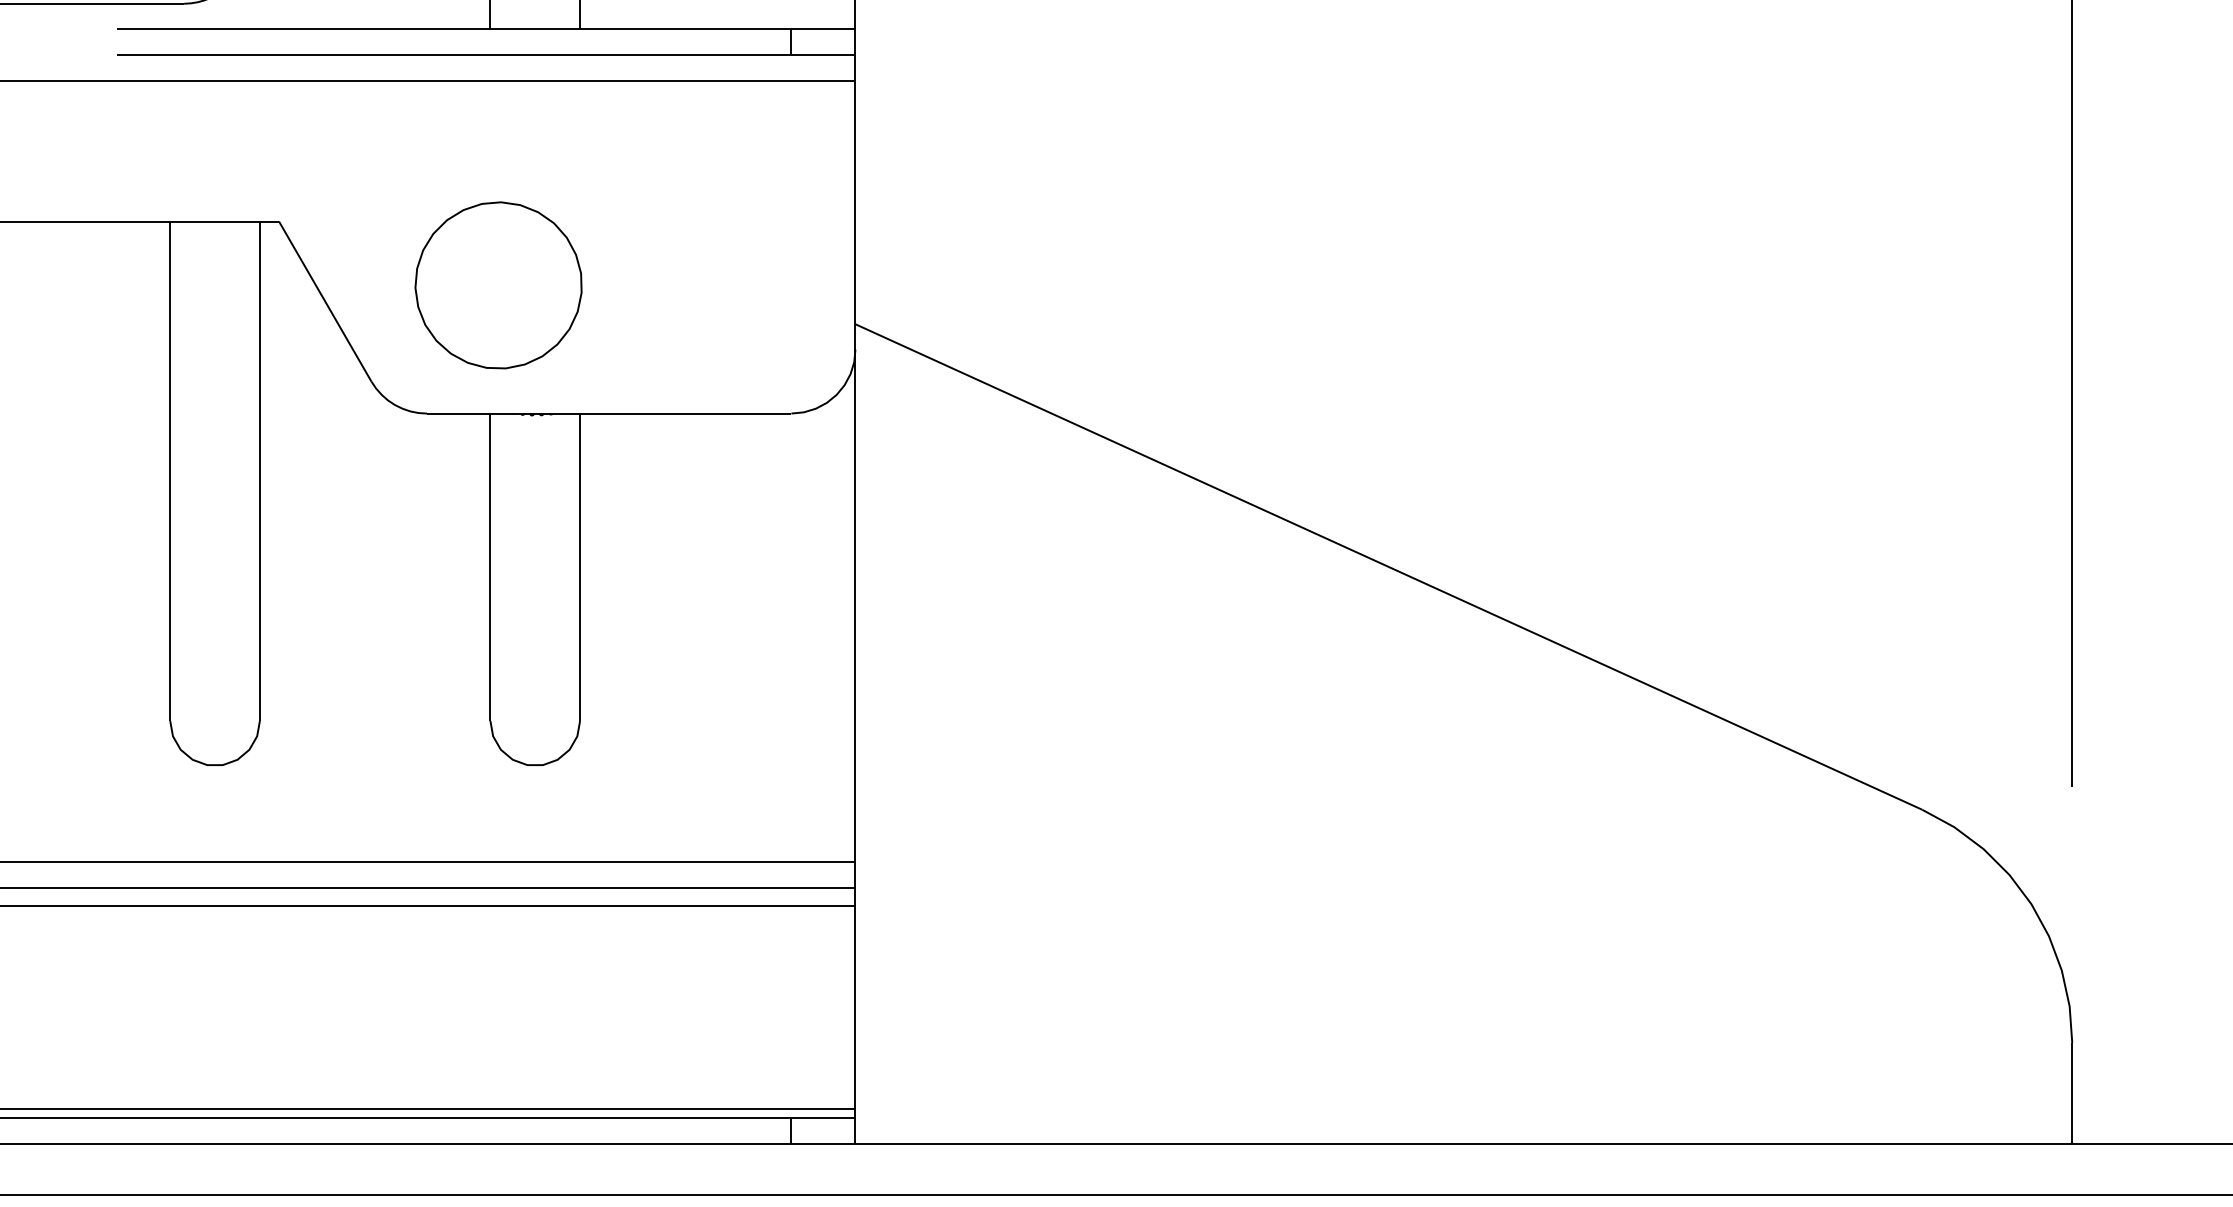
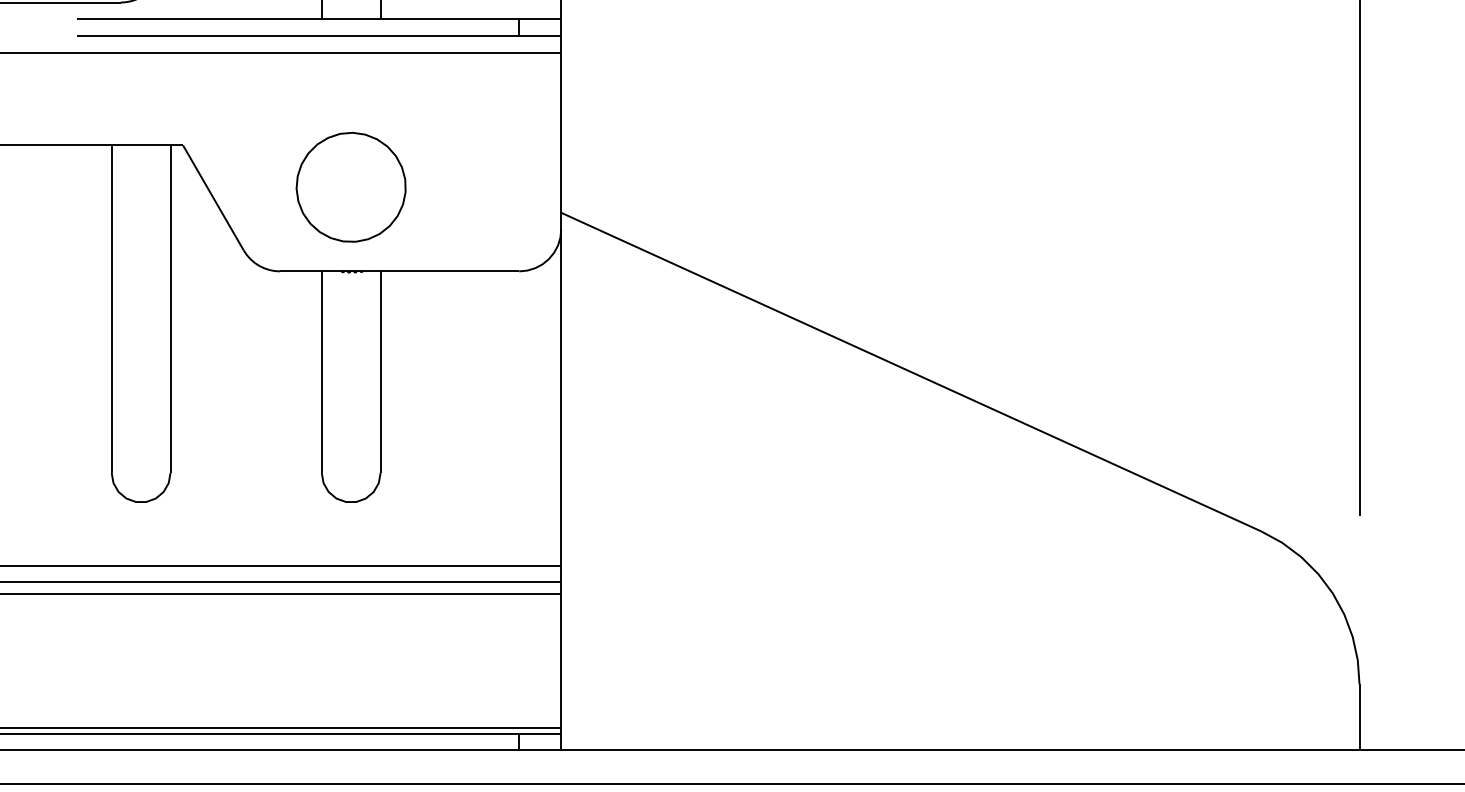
part: (497, 284) -> (350, 186), moved

